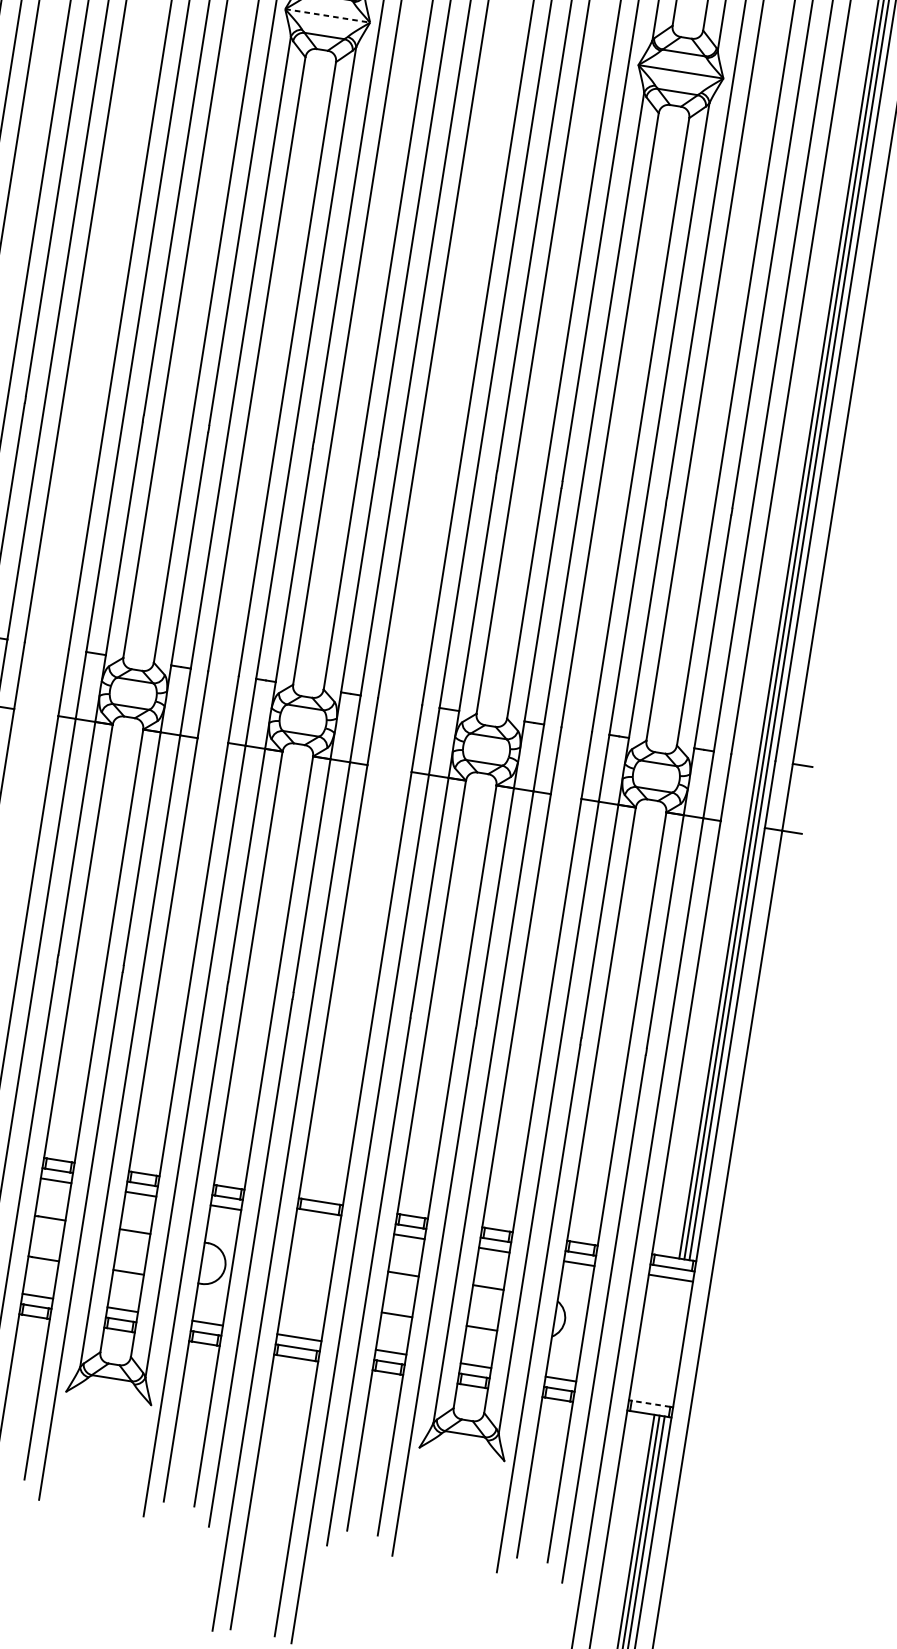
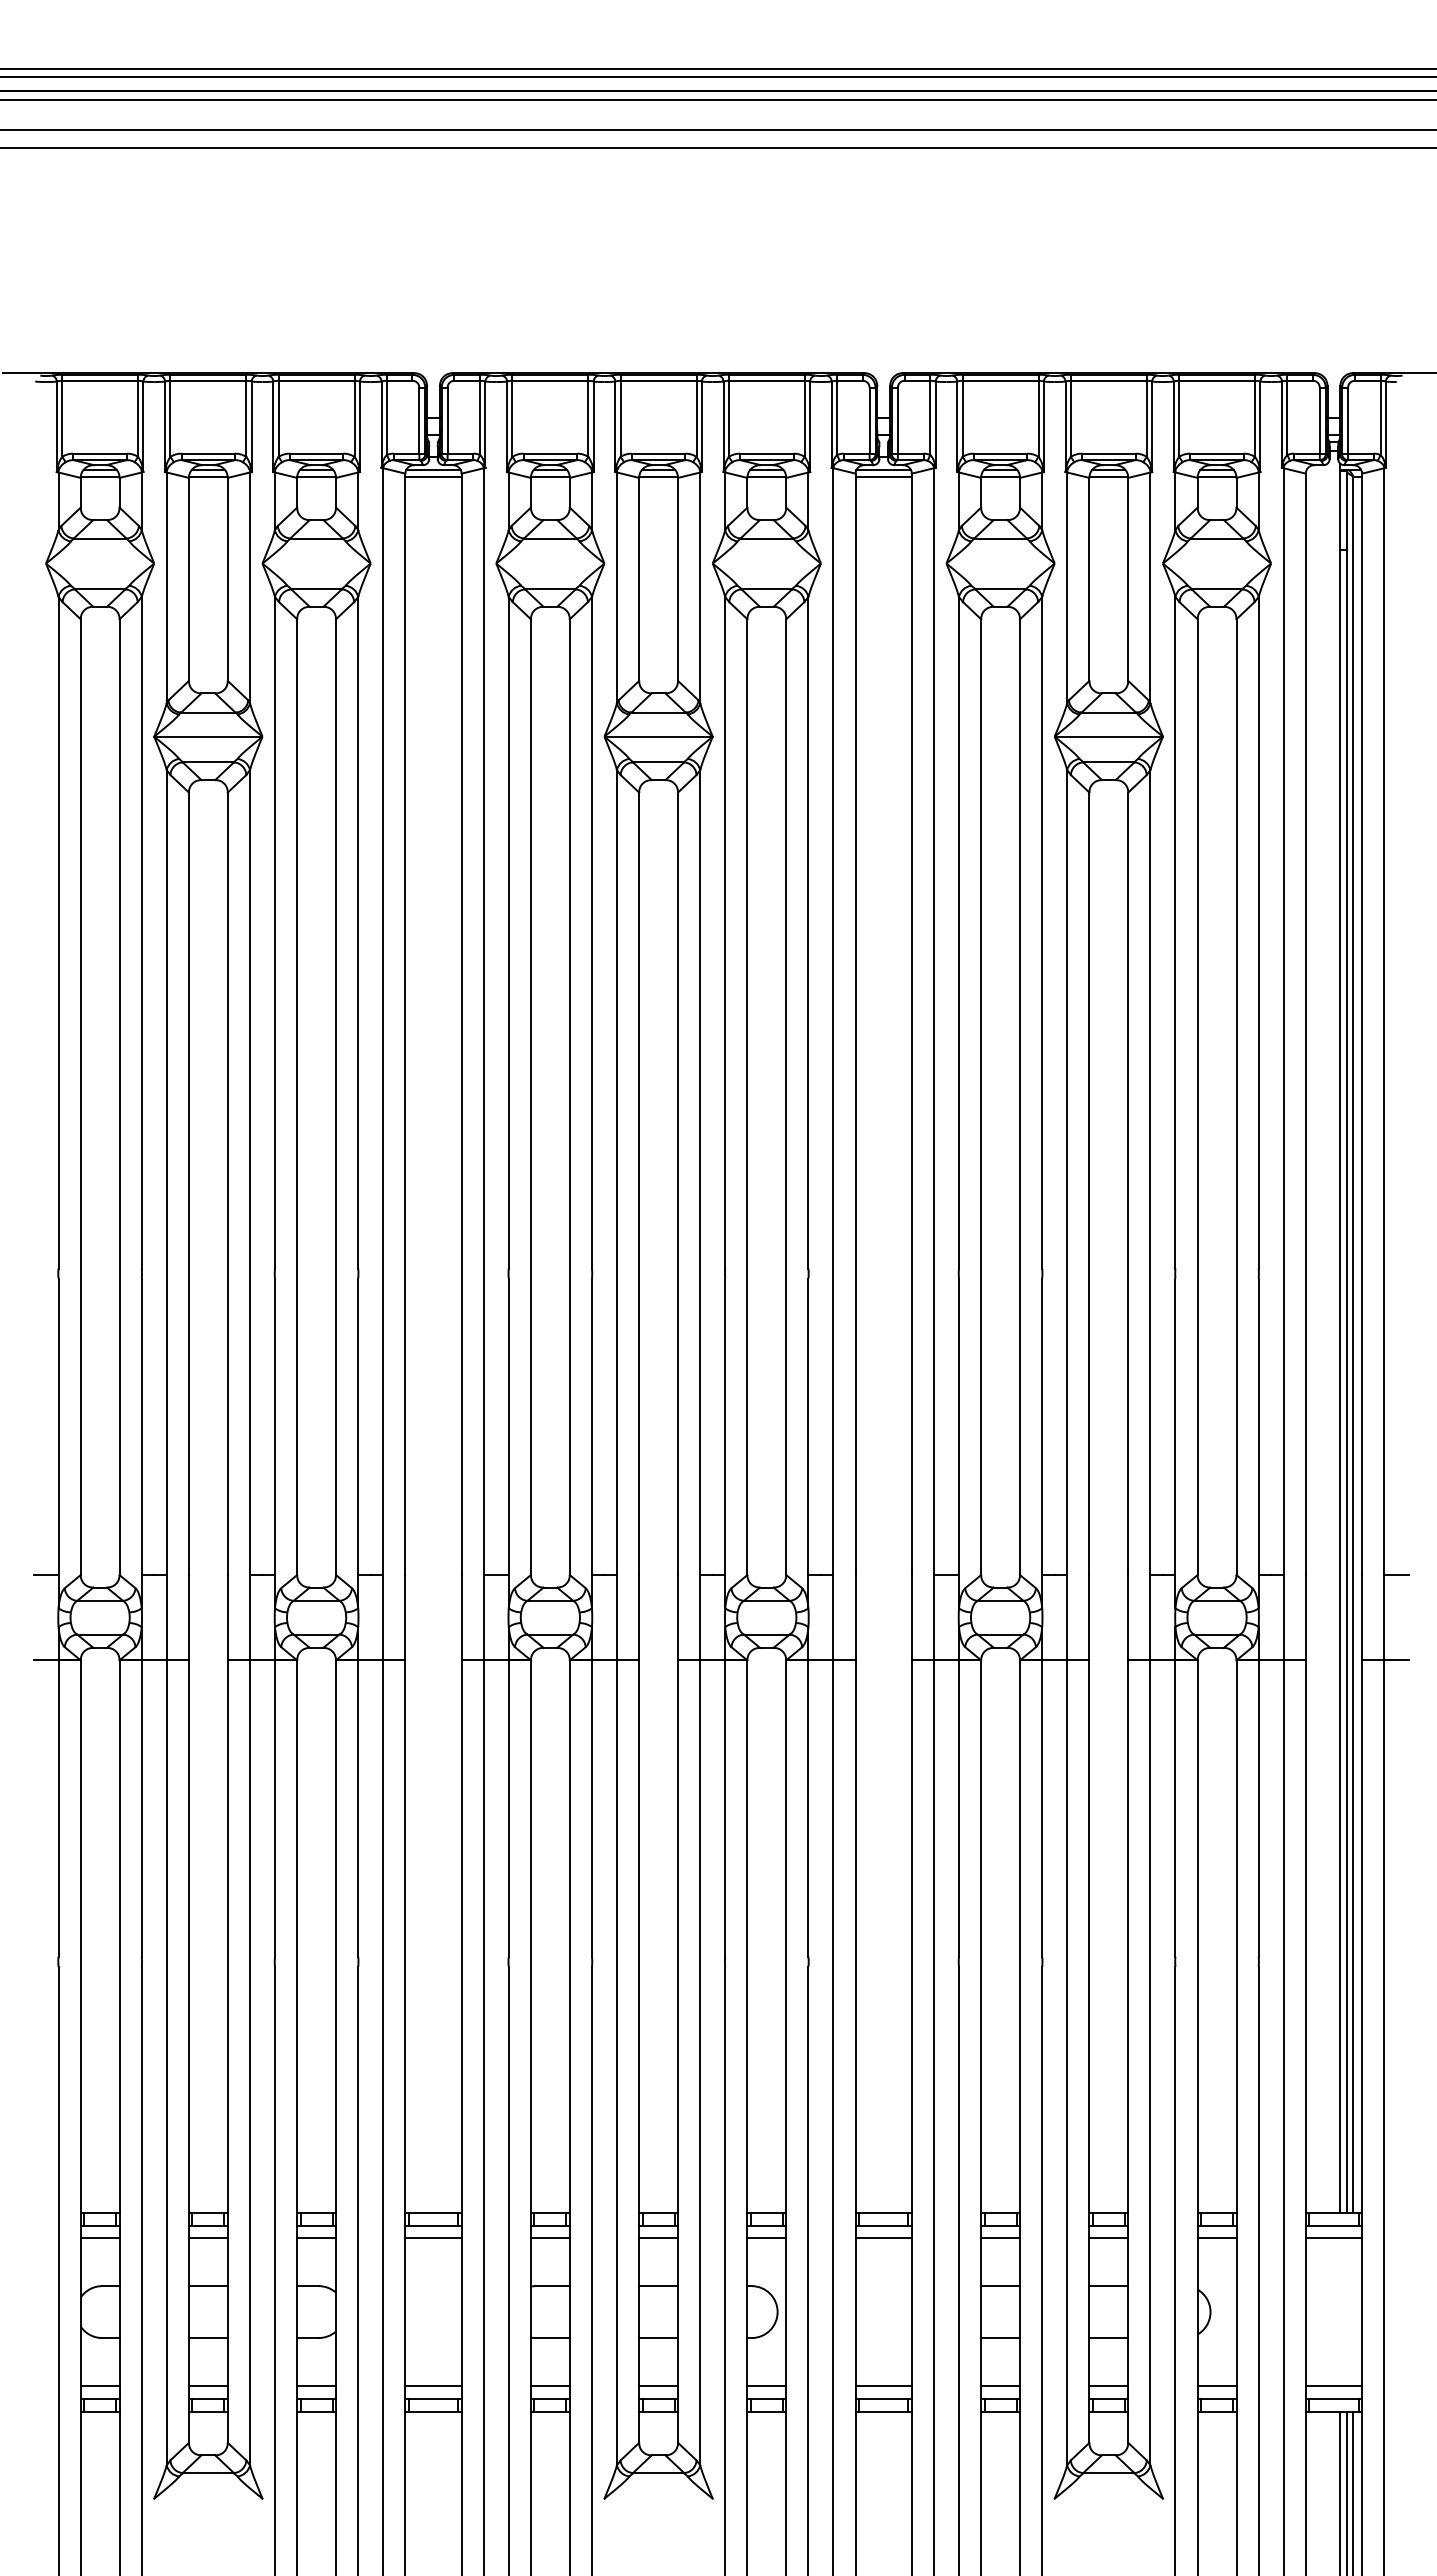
line: (328, 15) -> (659, 736), dashed -> solid
line: (317, 1222) -> (883, 2238), added
line: (652, 1393) -> (1333, 2385), added
line: (650, 1403) -> (1333, 2398), dashed -> solid

